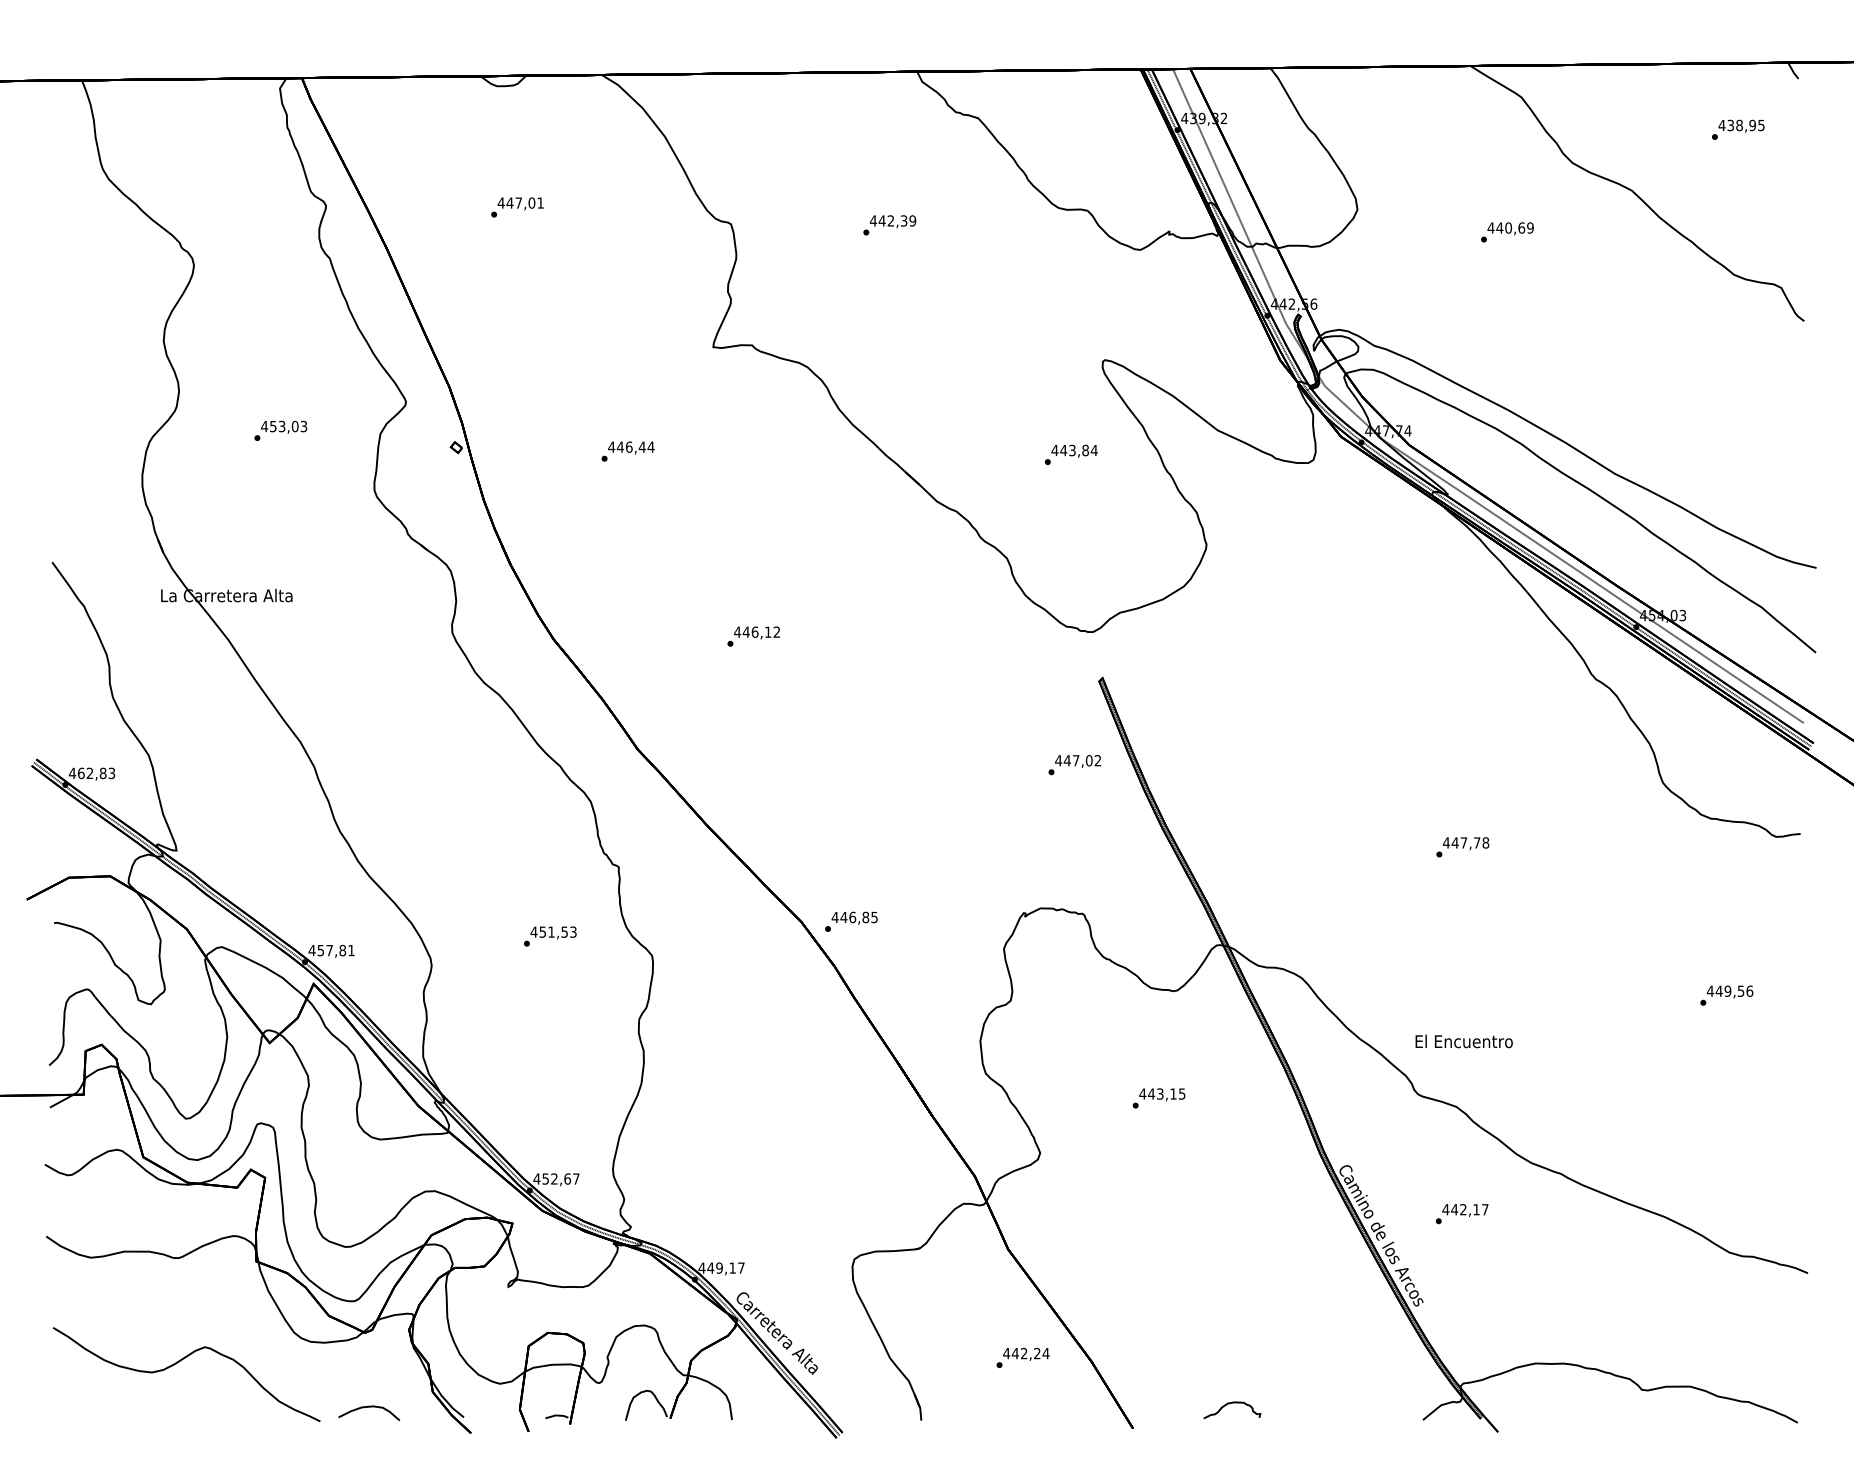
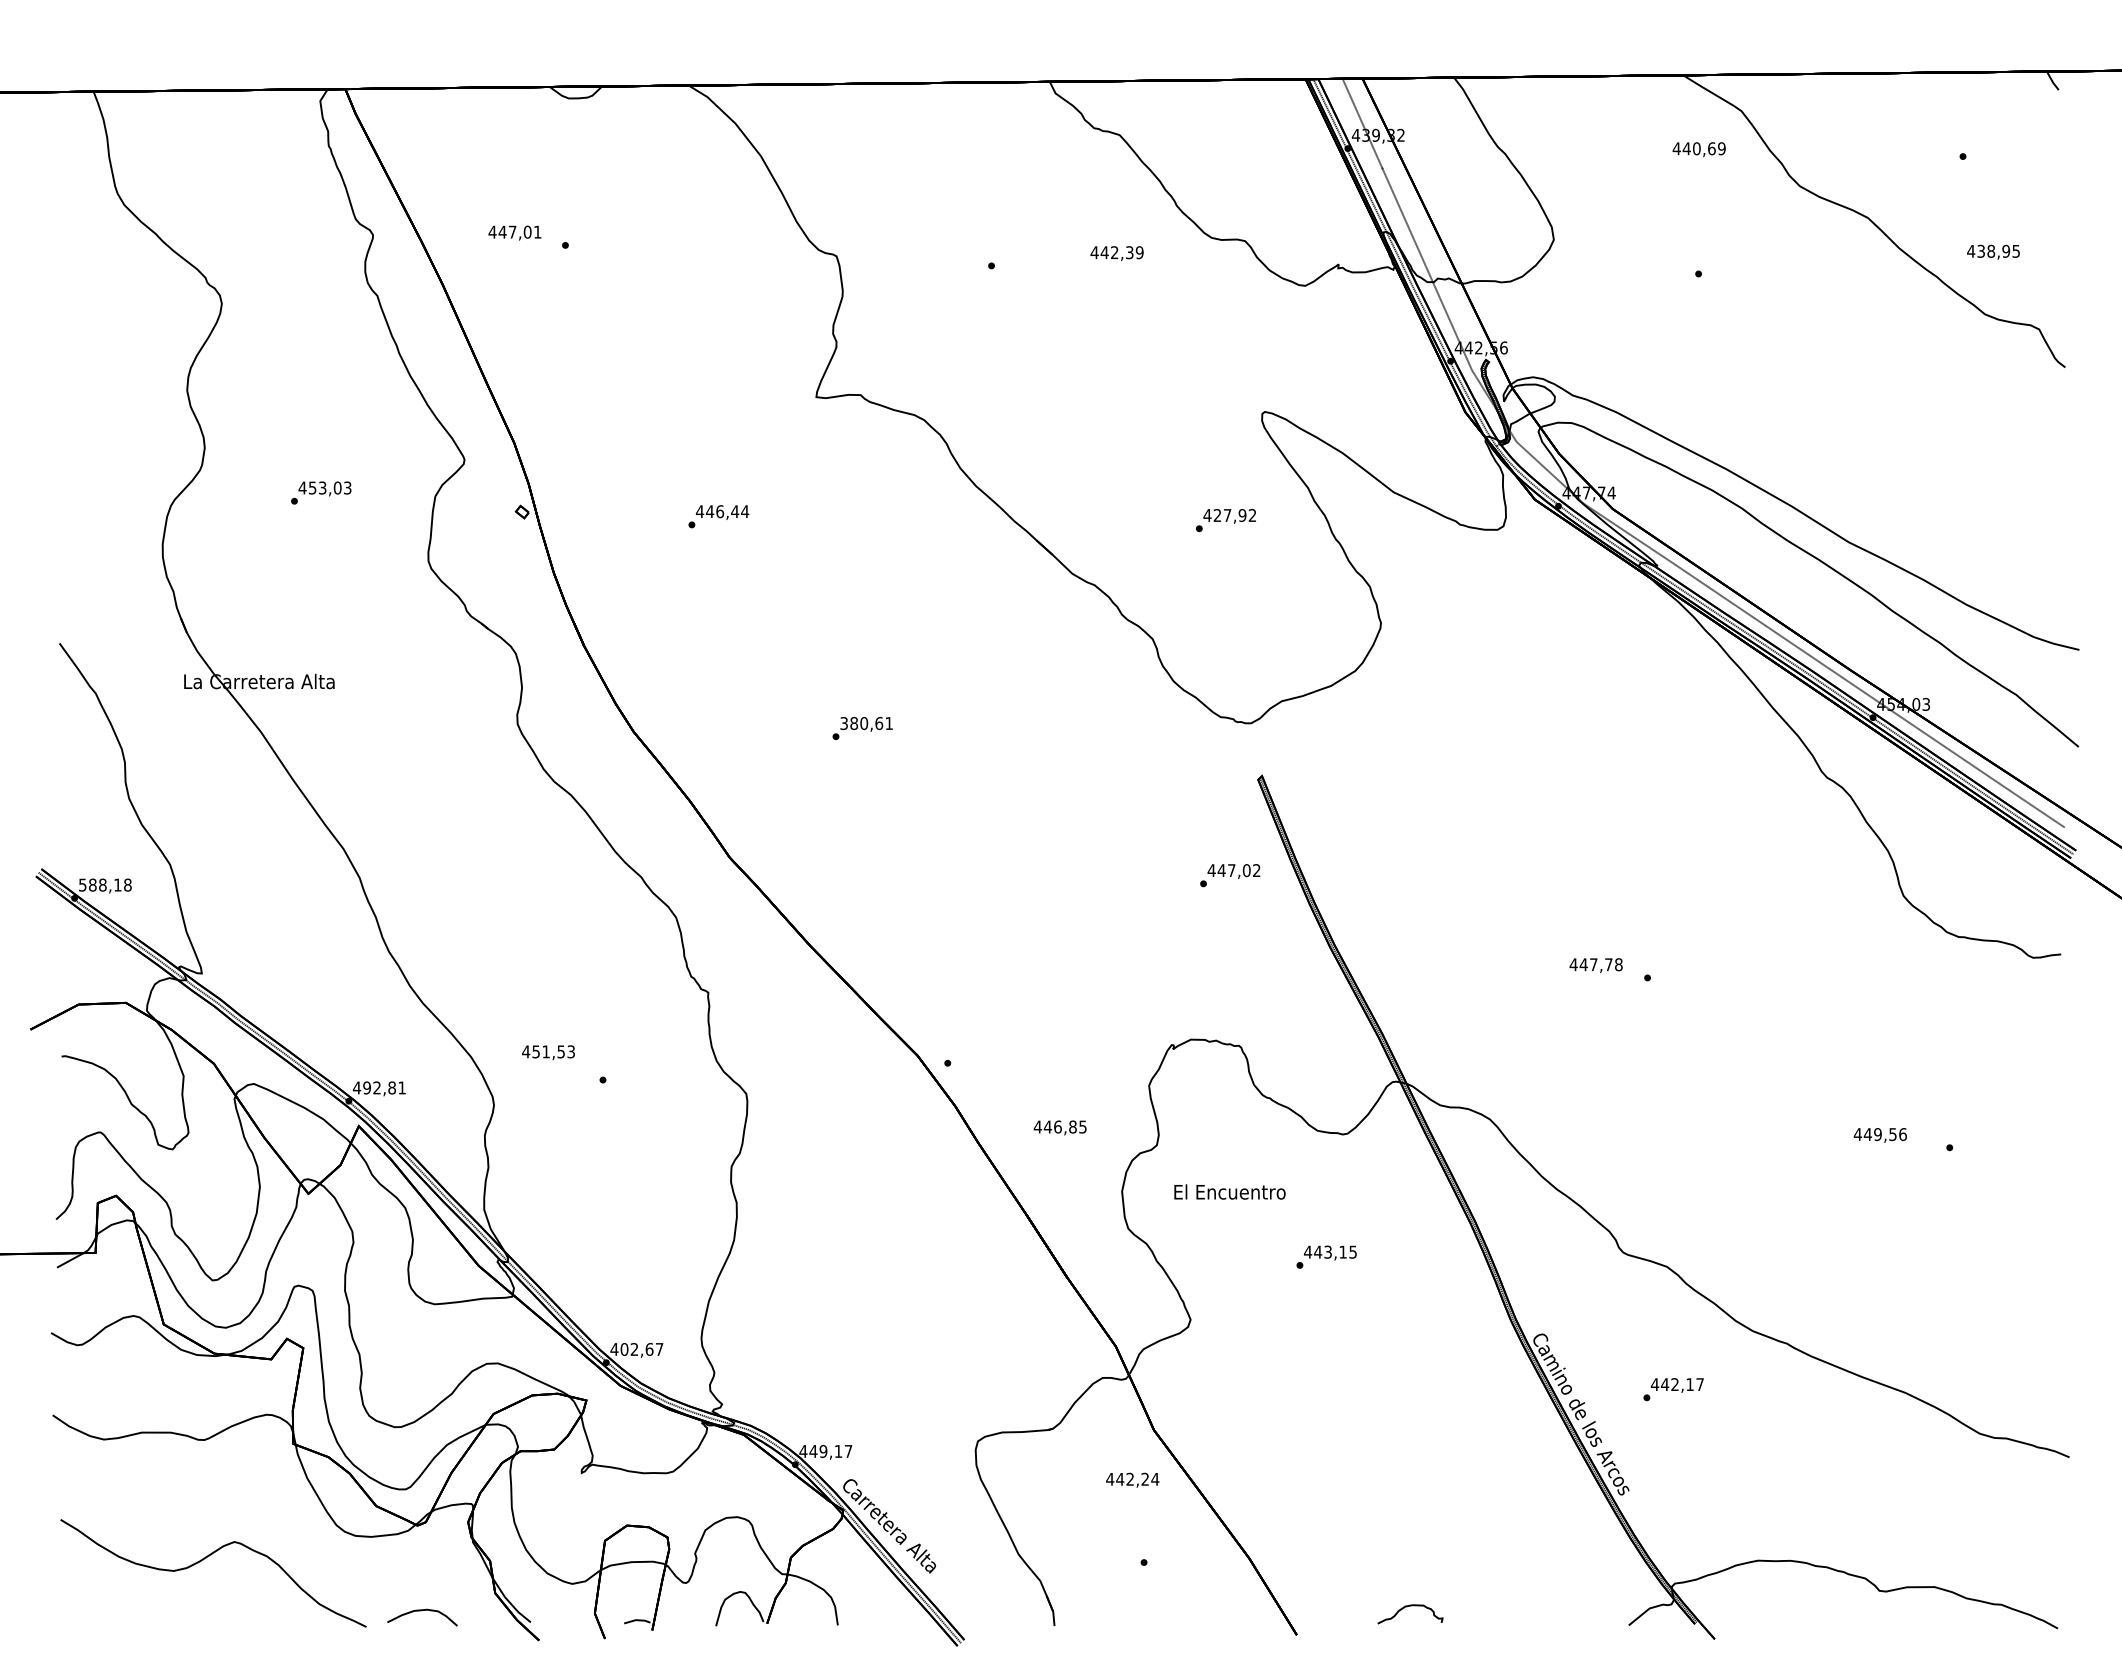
text: (1741, 125) -> (1993, 251), moved
text: (520, 203) -> (514, 232), moved
text: (892, 221) -> (1116, 253), moved
text: (1510, 228) -> (1698, 149), moved
text: (1078, 450) -> (1234, 515), 443,84 -> 427,92
text: (757, 632) -> (866, 723), 446,12 -> 380,61
text: (91, 772) -> (104, 884), 462,83 -> 588,18
text: (1465, 843) -> (1595, 965), moved
text: (854, 917) -> (1059, 1127), moved
text: (553, 932) -> (548, 1052), moved
text: (324, 950) -> (371, 1087), 457,81 -> 492,81
text: (1729, 992) -> (1879, 1135), moved
text: (1463, 1041) -> (1229, 1191), moved
text: (545, 1179) -> (624, 1349), 452,67 -> 402,67
text: (1026, 1353) -> (1132, 1479), moved

